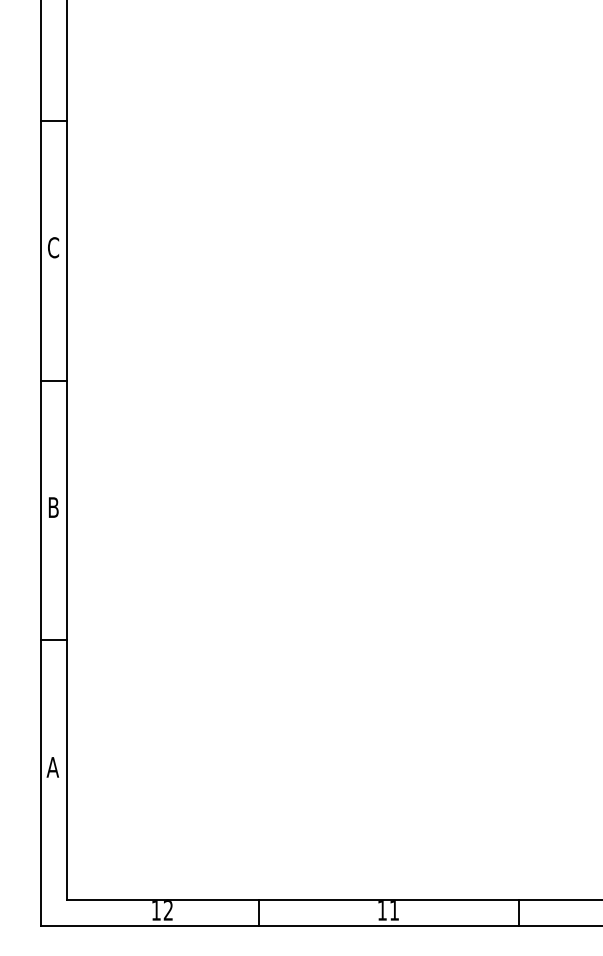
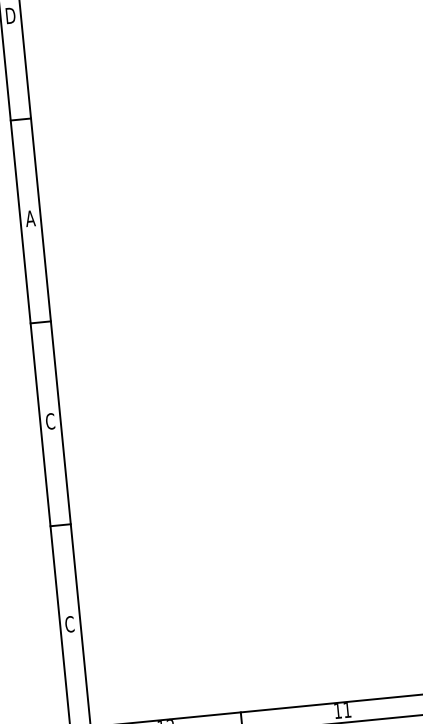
text: (53, 247) -> (30, 218), C -> A
text: (53, 507) -> (50, 421), B -> C
text: (52, 766) -> (69, 623), A -> C

